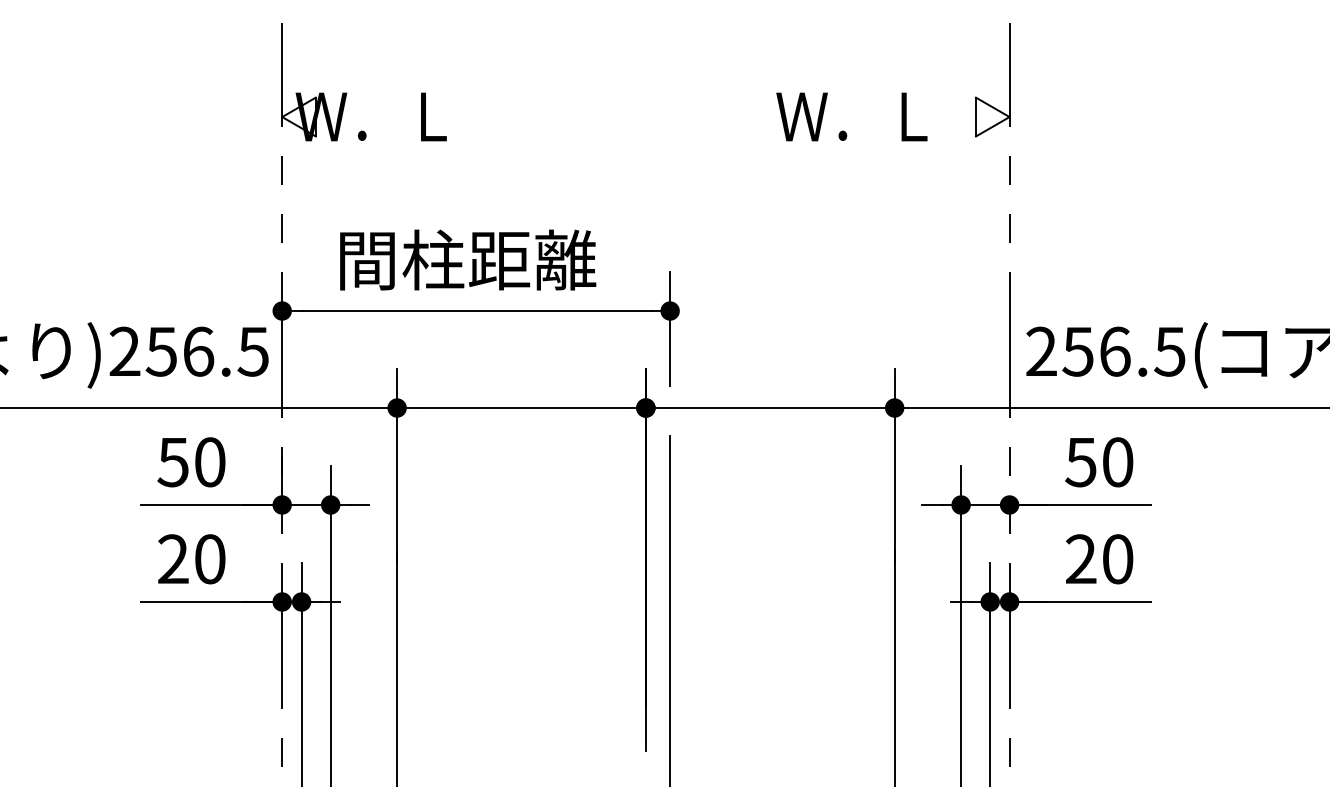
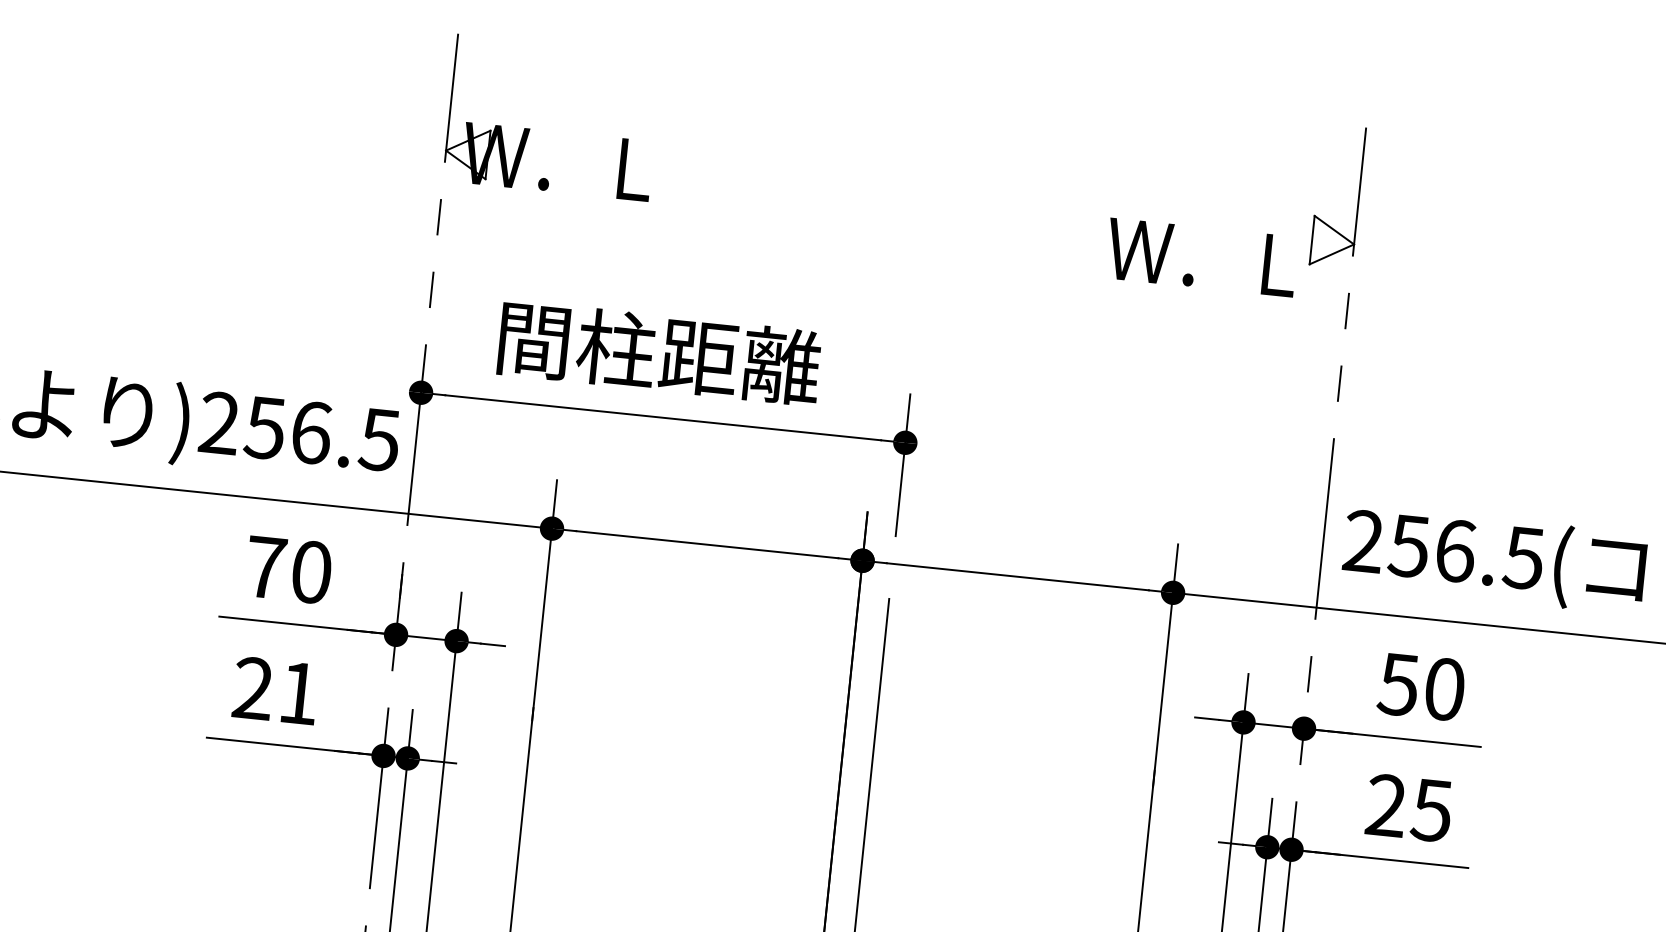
text: (851, 116) -> (1201, 256), moved
text: (172, 462) -> (264, 567), 50 -> 70
text: (210, 559) -> (299, 693), 20 -> 21
text: (1117, 559) -> (1431, 810), 20 -> 25

